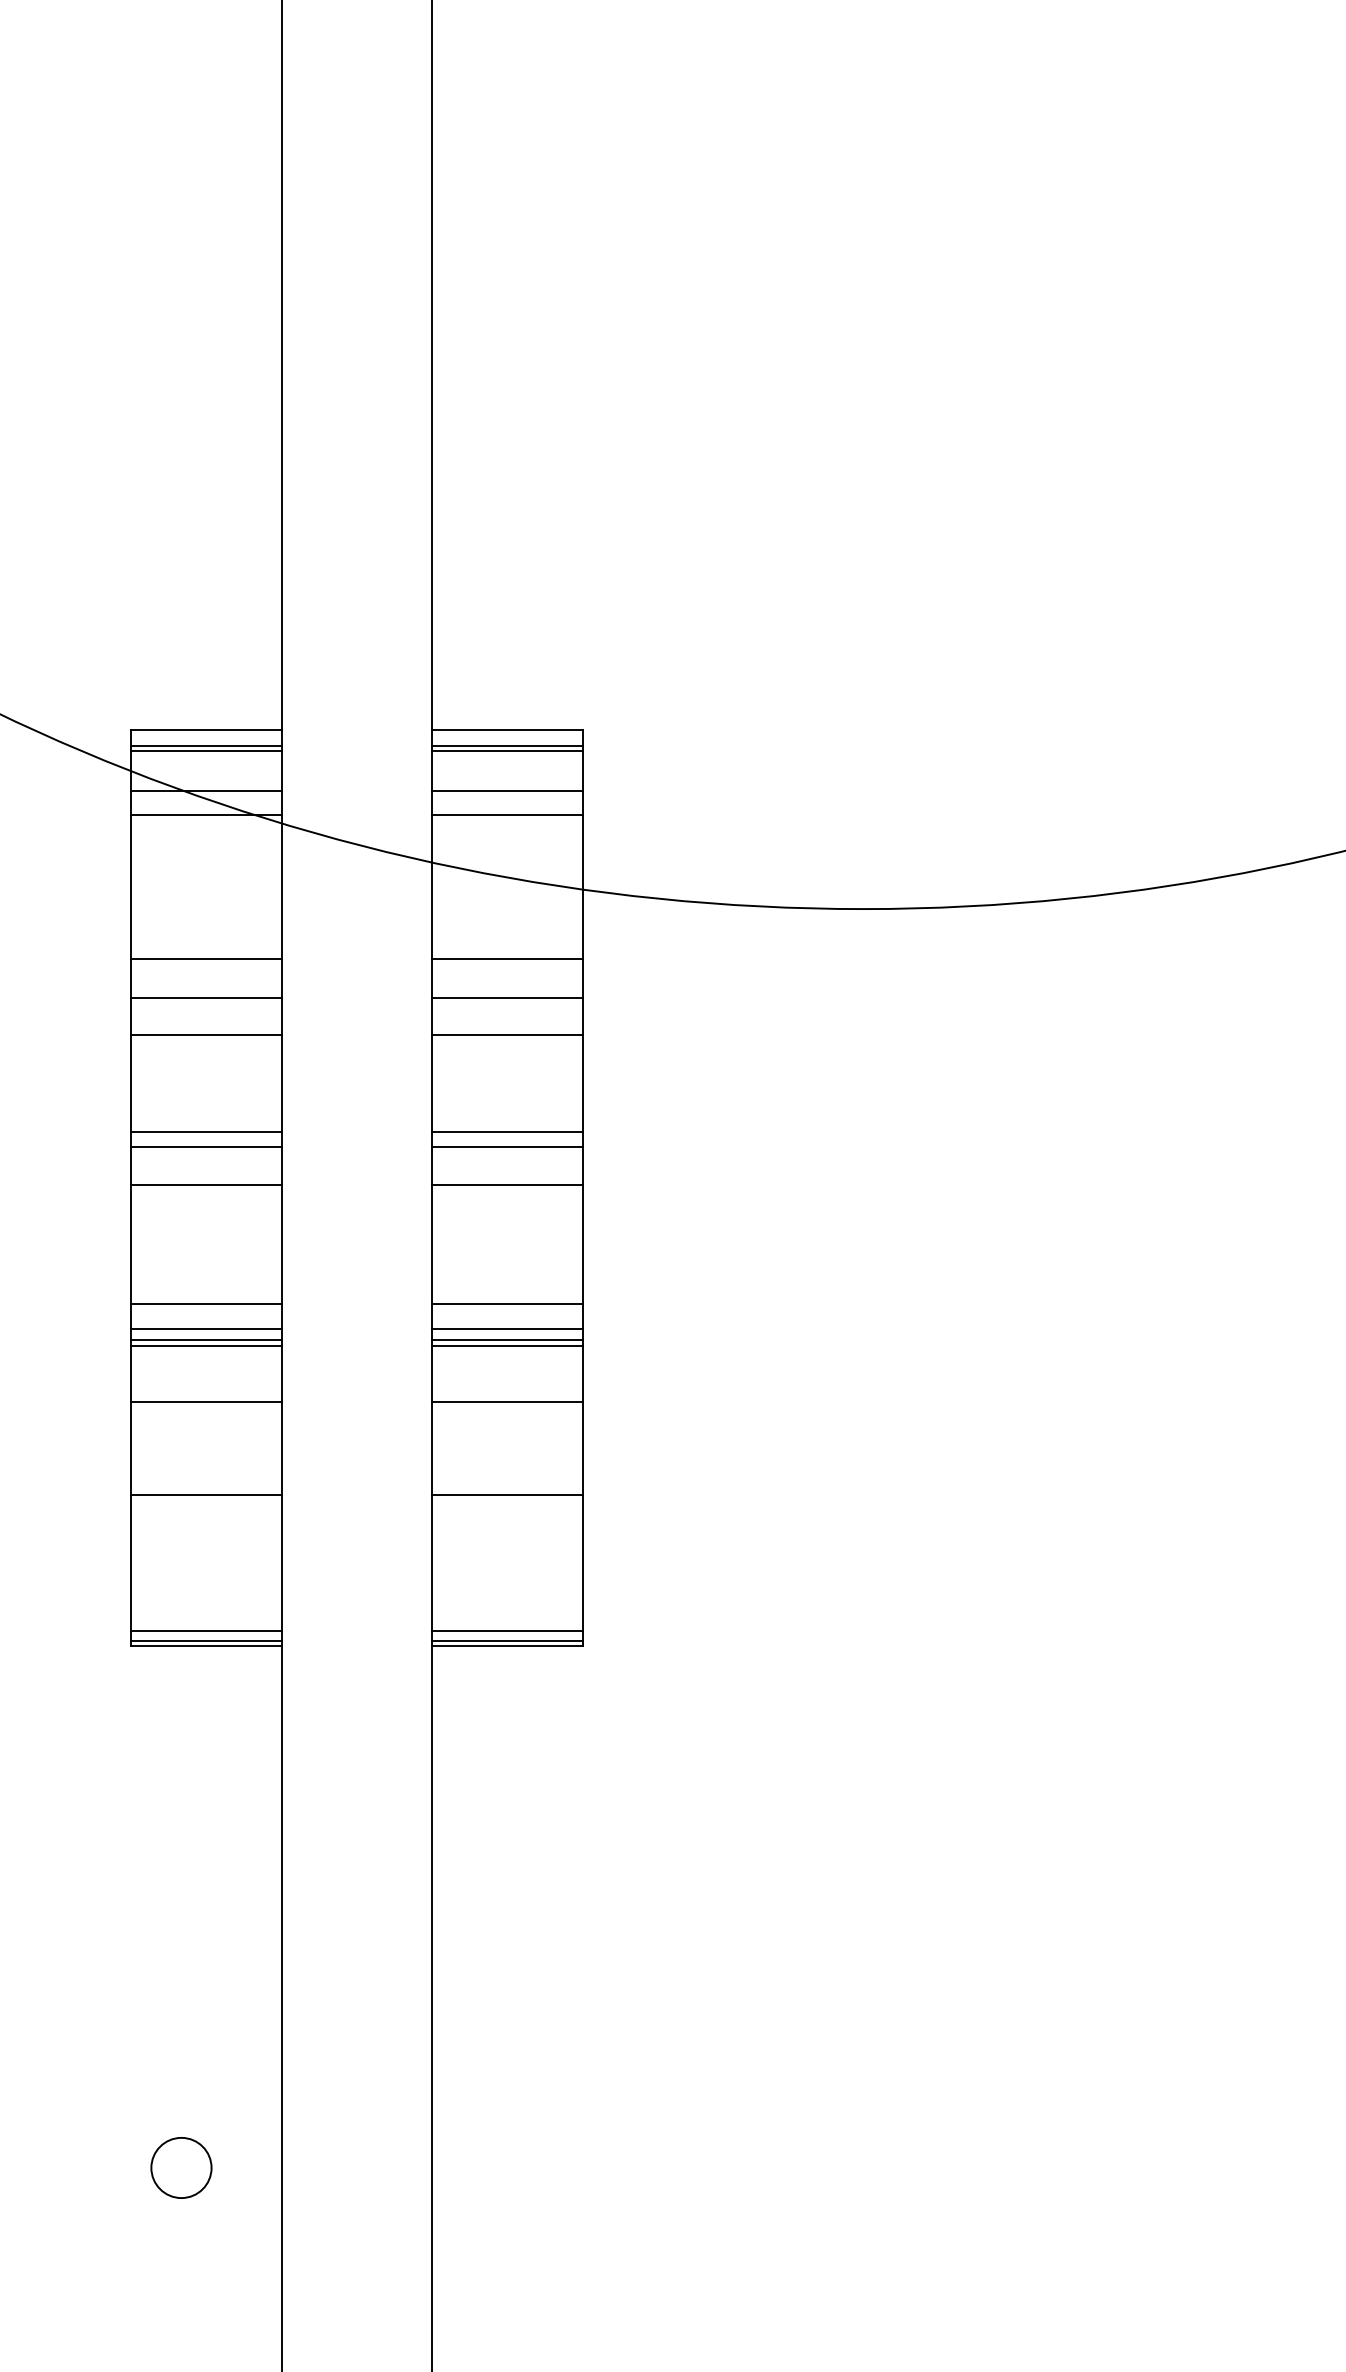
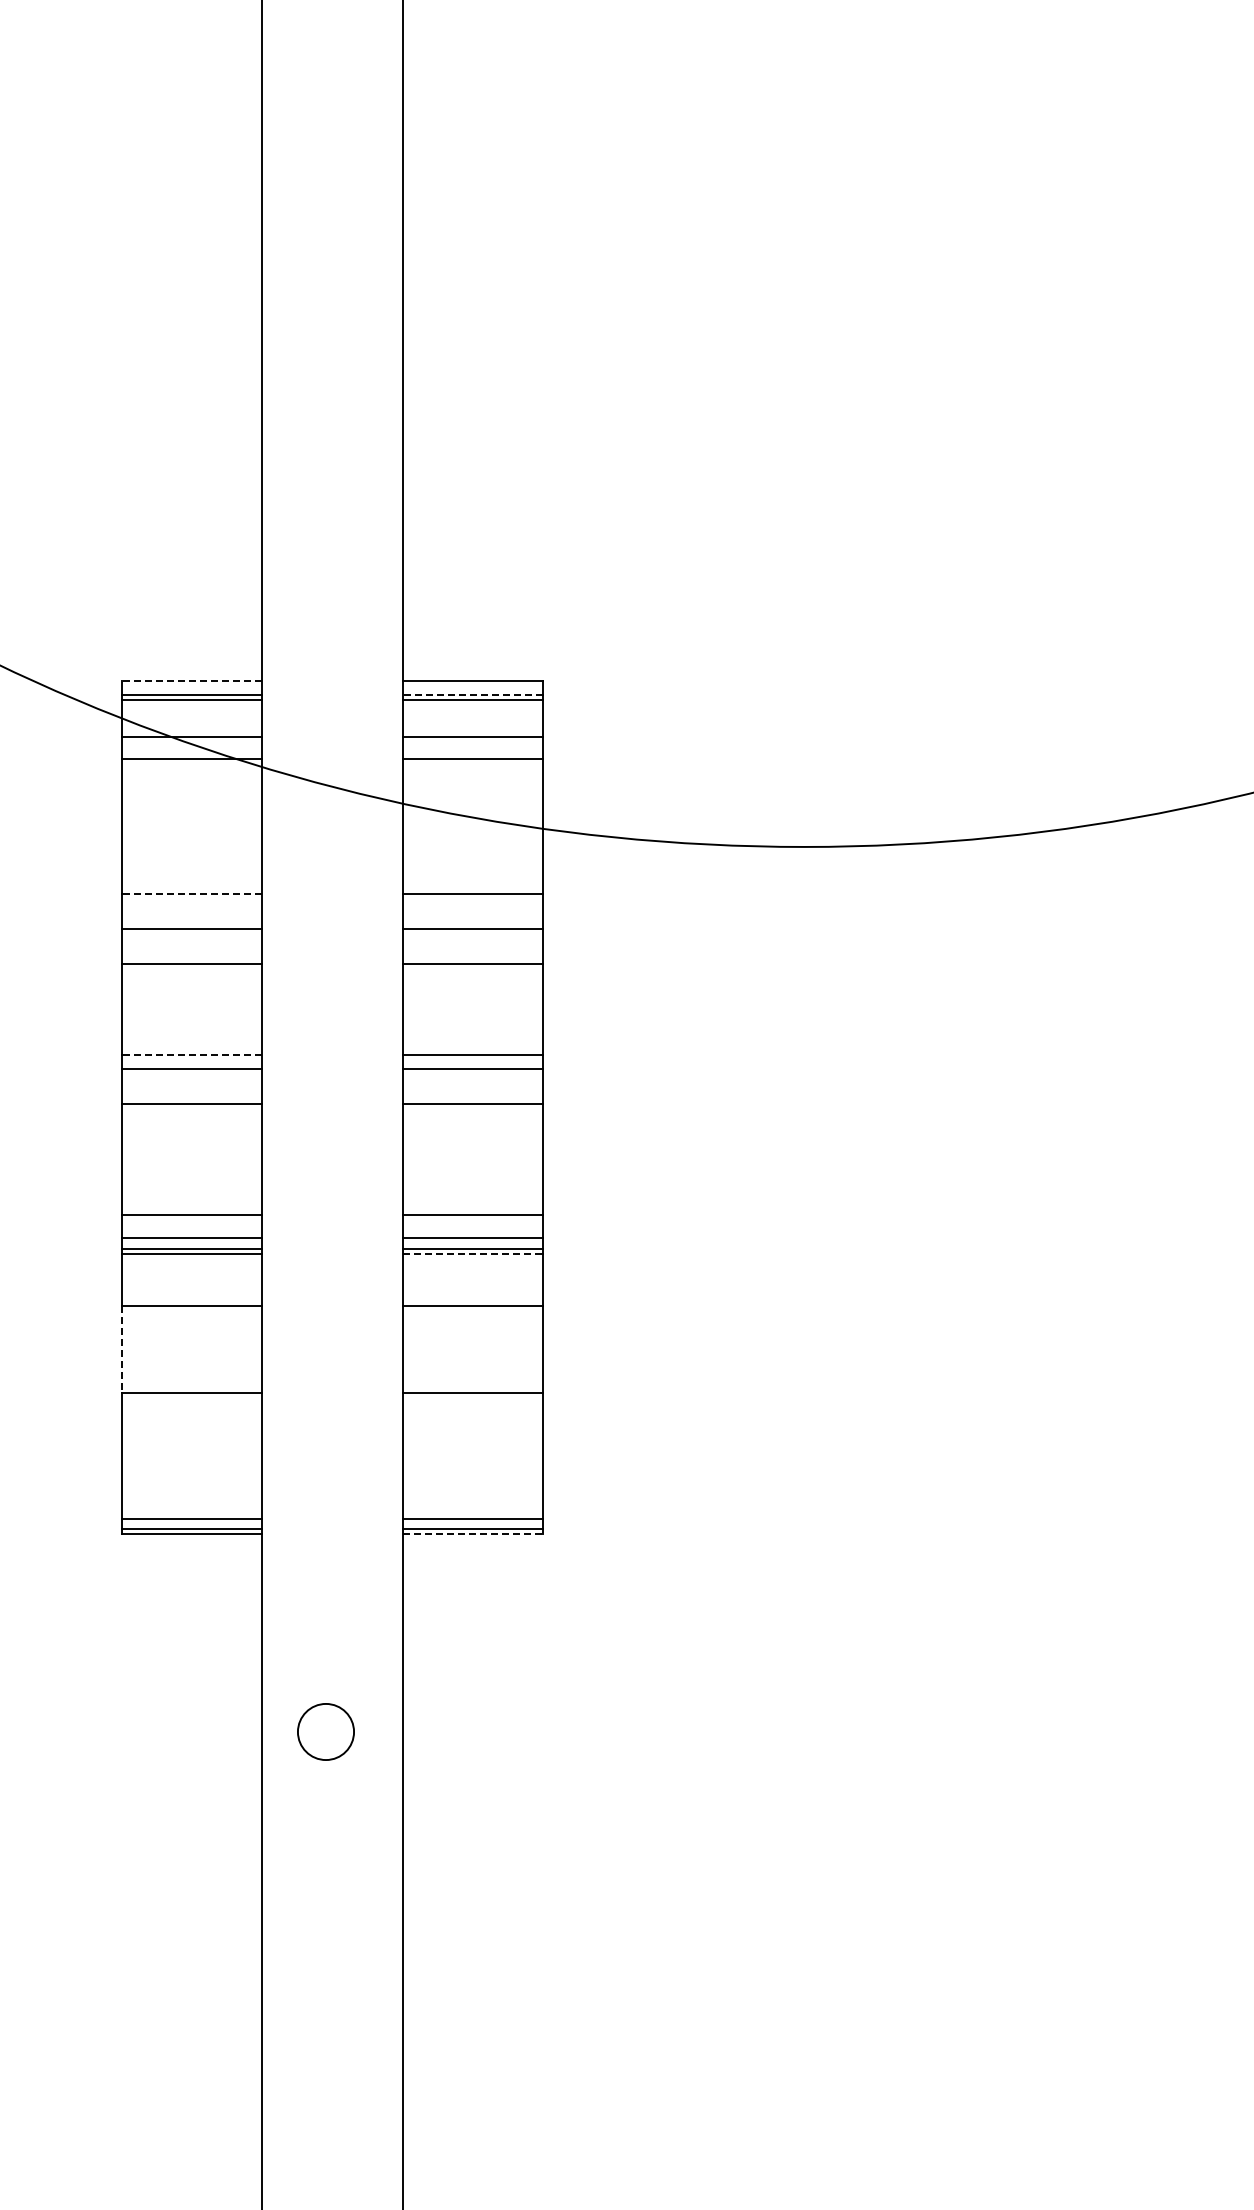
line: (205, 730) -> (191, 680), solid -> dashed
line: (507, 746) -> (472, 695), solid -> dashed
line: (205, 959) -> (191, 893), solid -> dashed
line: (205, 1131) -> (191, 1054), solid -> dashed
line: (508, 1345) -> (473, 1253), solid -> dashed
line: (131, 1449) -> (122, 1350), solid -> dashed
line: (508, 1645) -> (473, 1533), solid -> dashed
circle: (180, 2167) -> (325, 1731), moved

